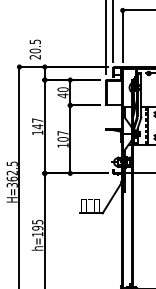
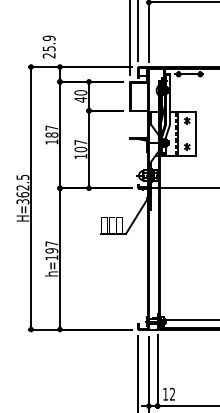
text: (34, 46) -> (48, 43), 20.5 -> 25.9
text: (37, 126) -> (51, 134), 147 -> 187
text: (37, 221) -> (51, 243), h=195 -> h=197

